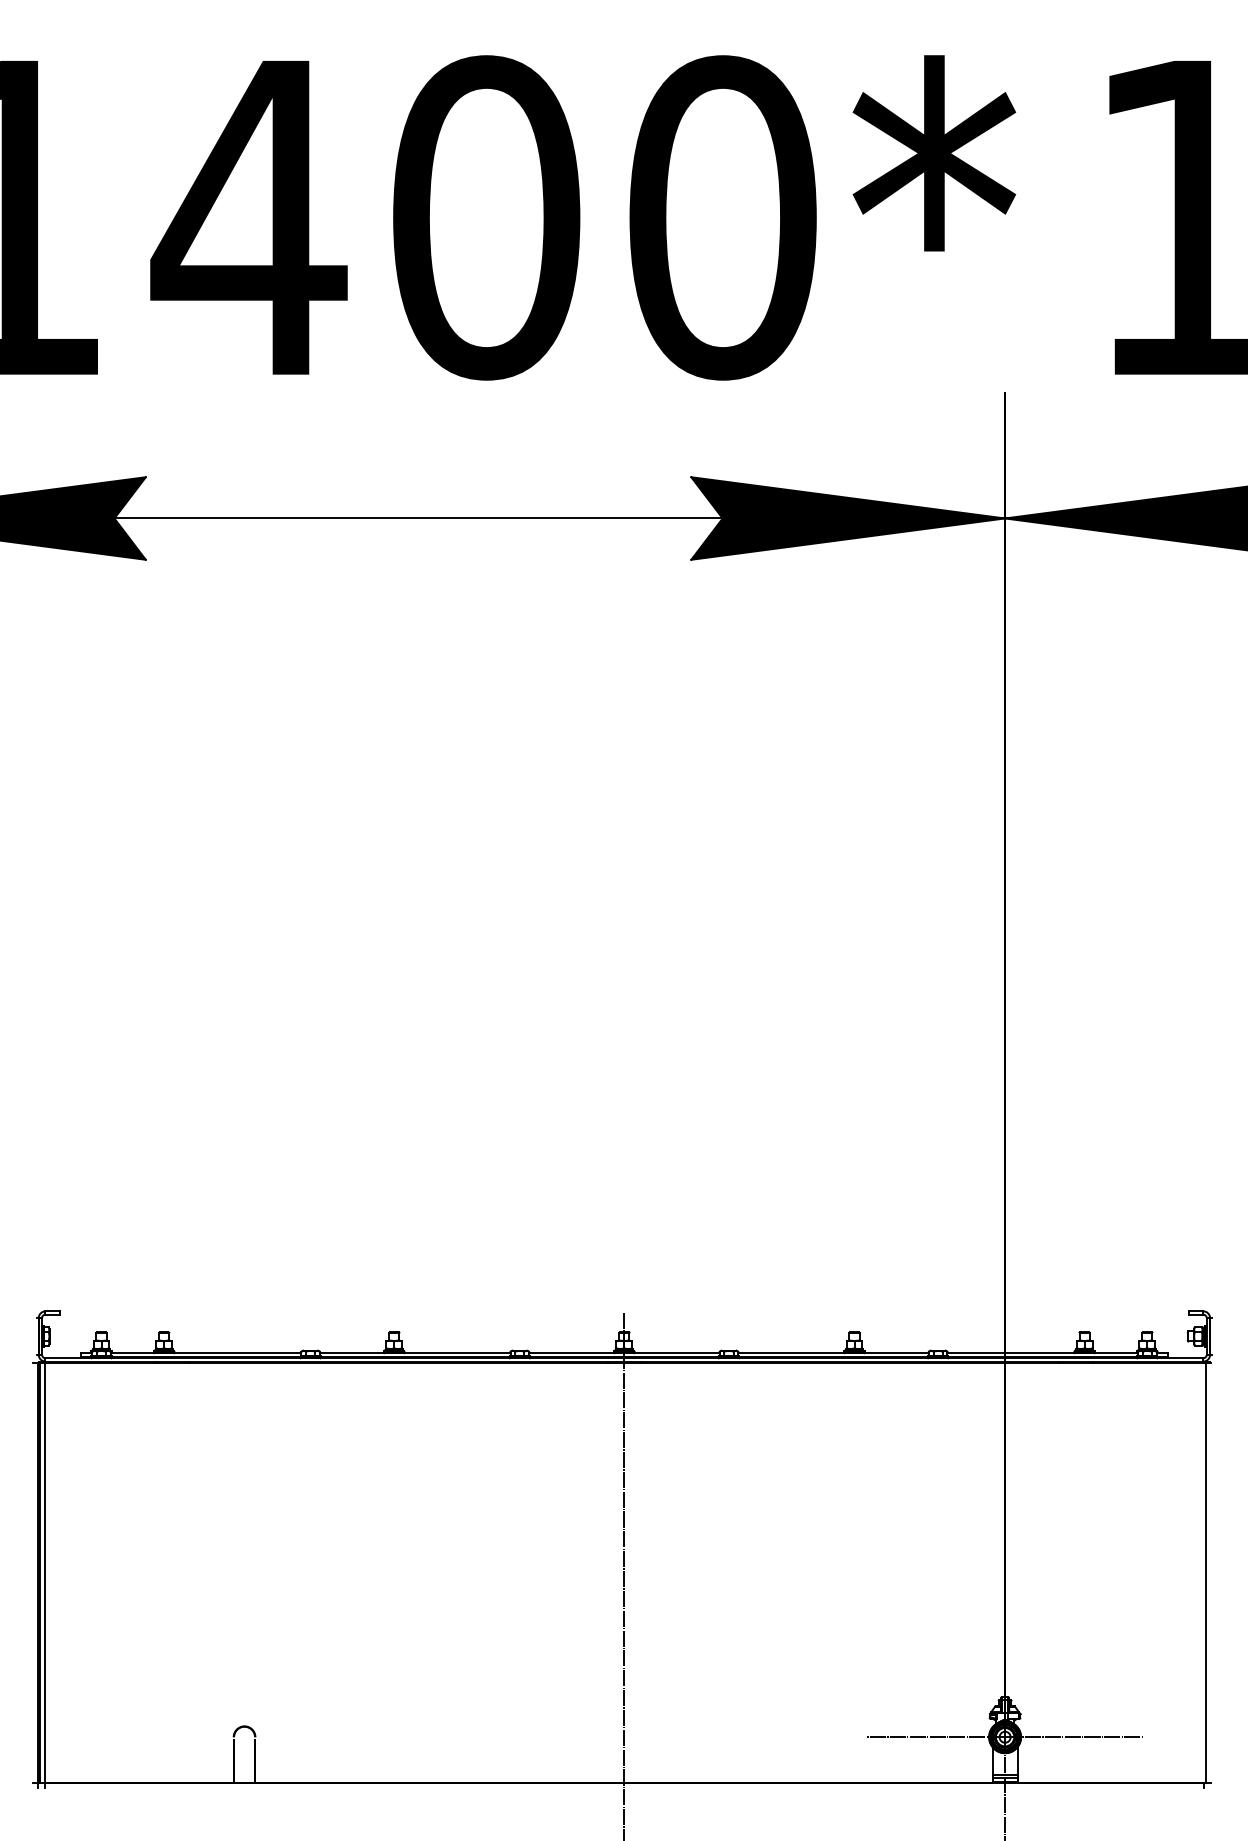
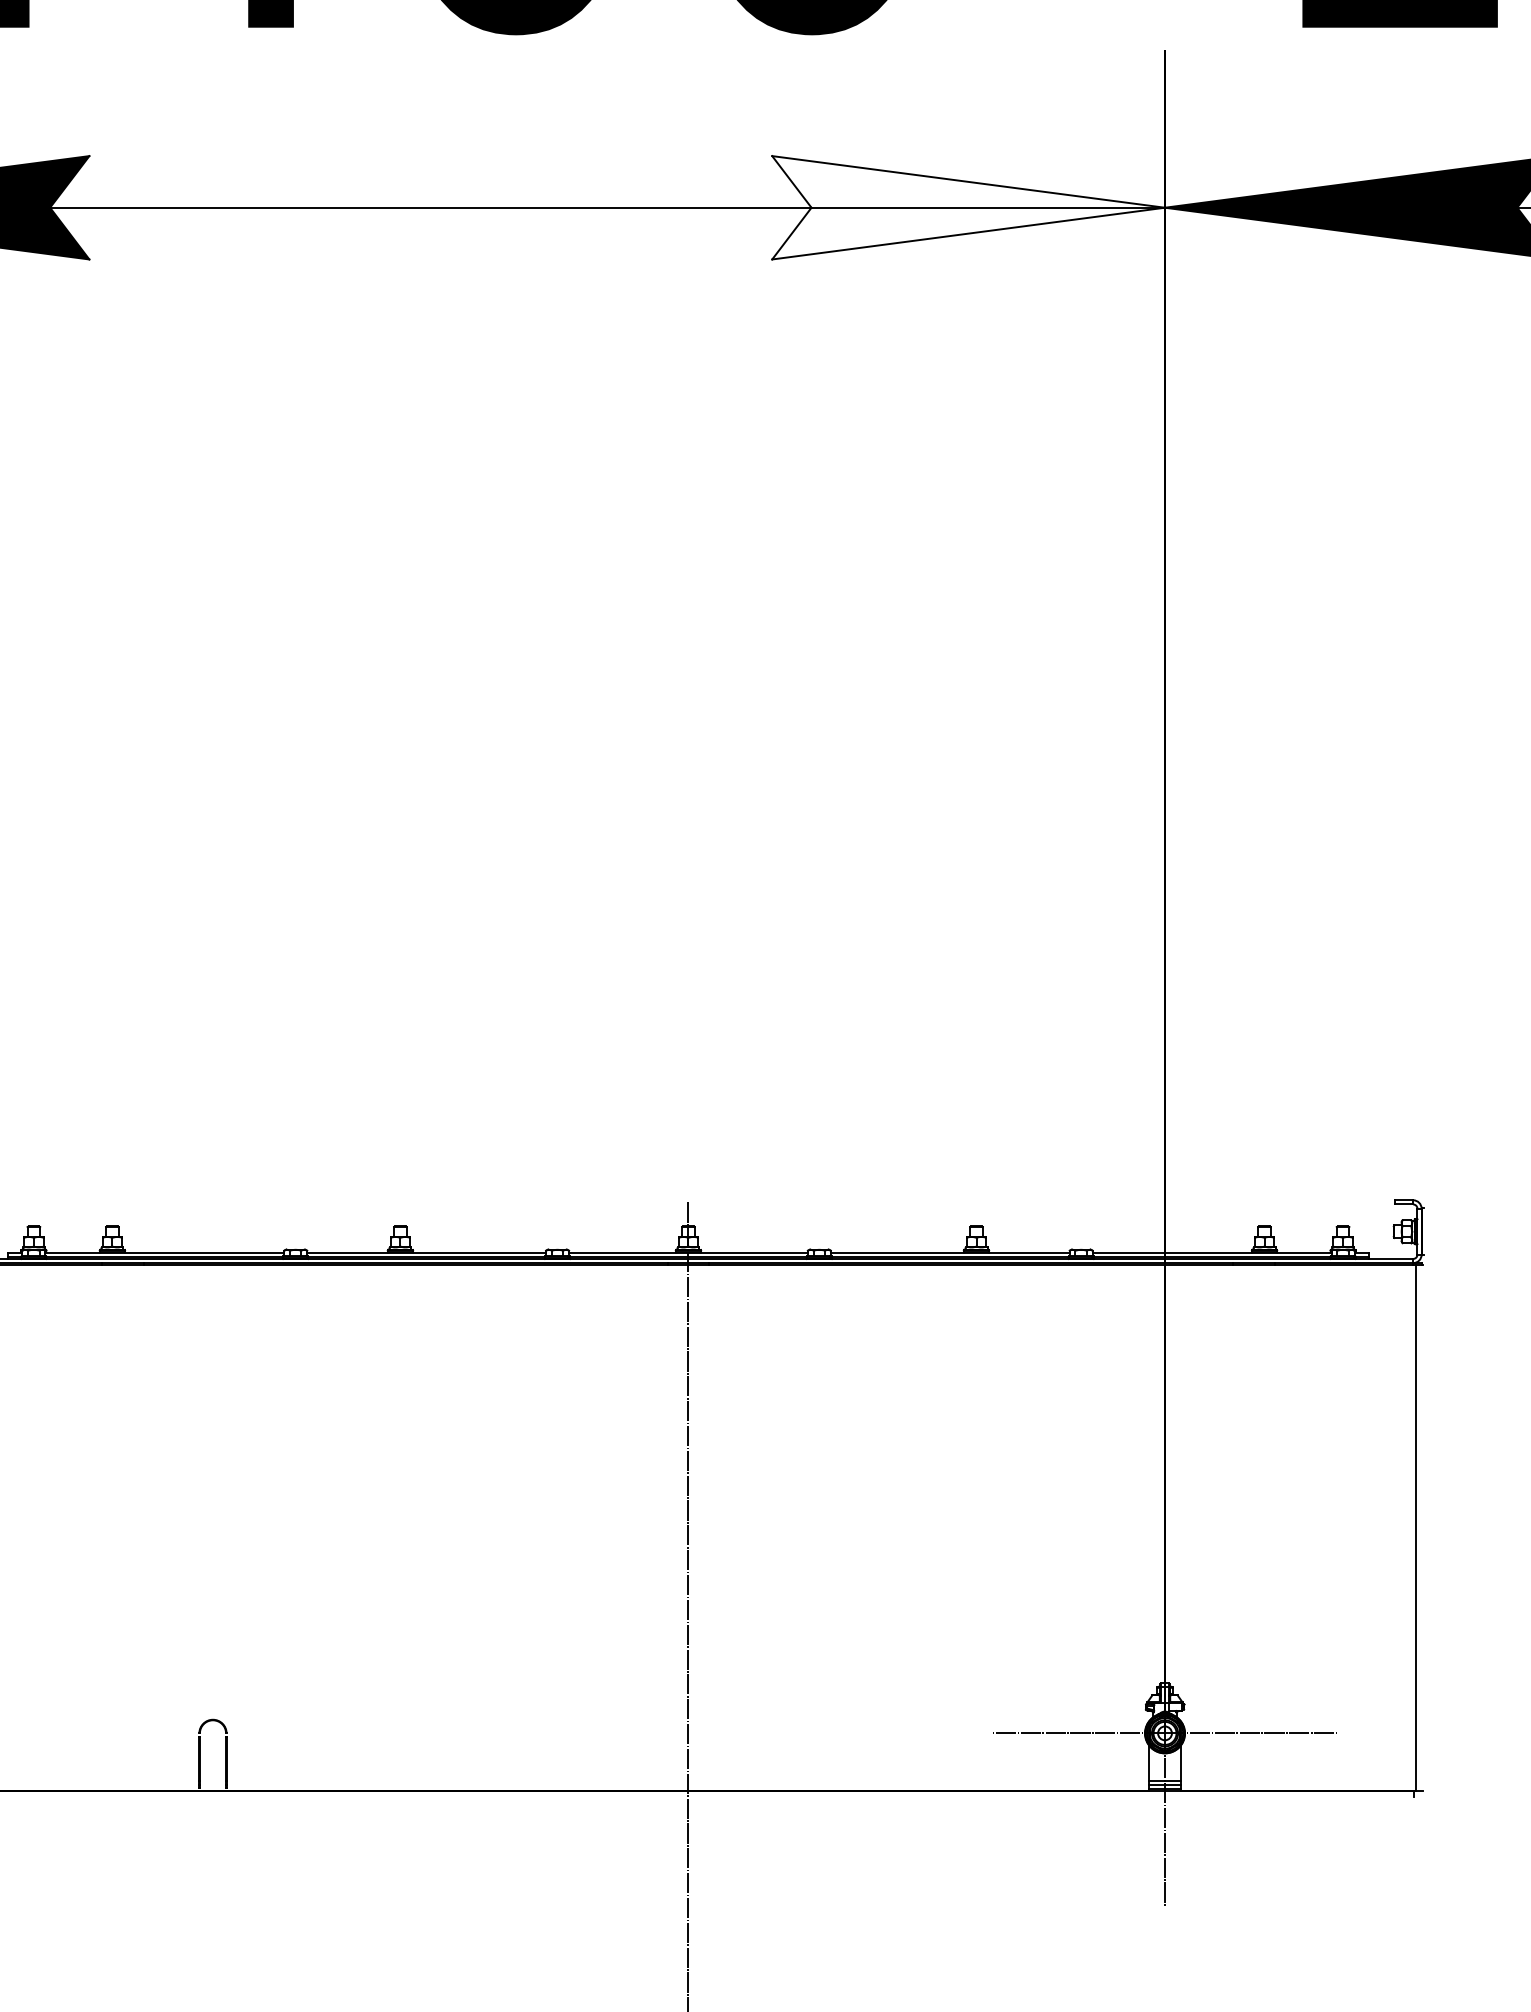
fill: (848, 518) -> (968, 207), removed

